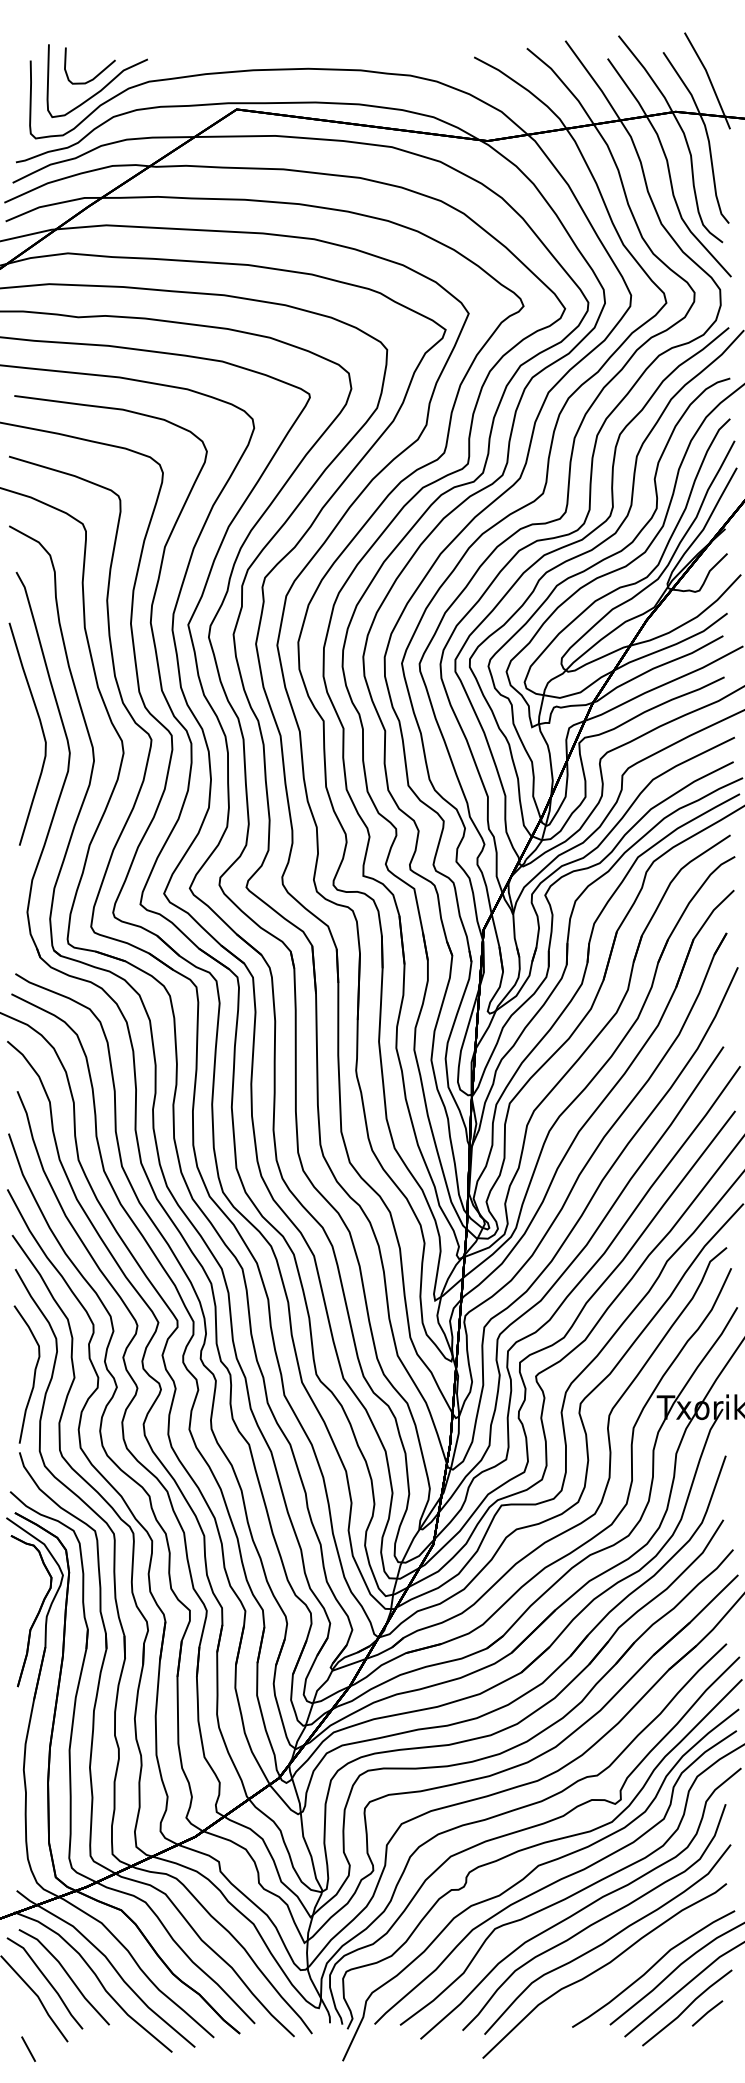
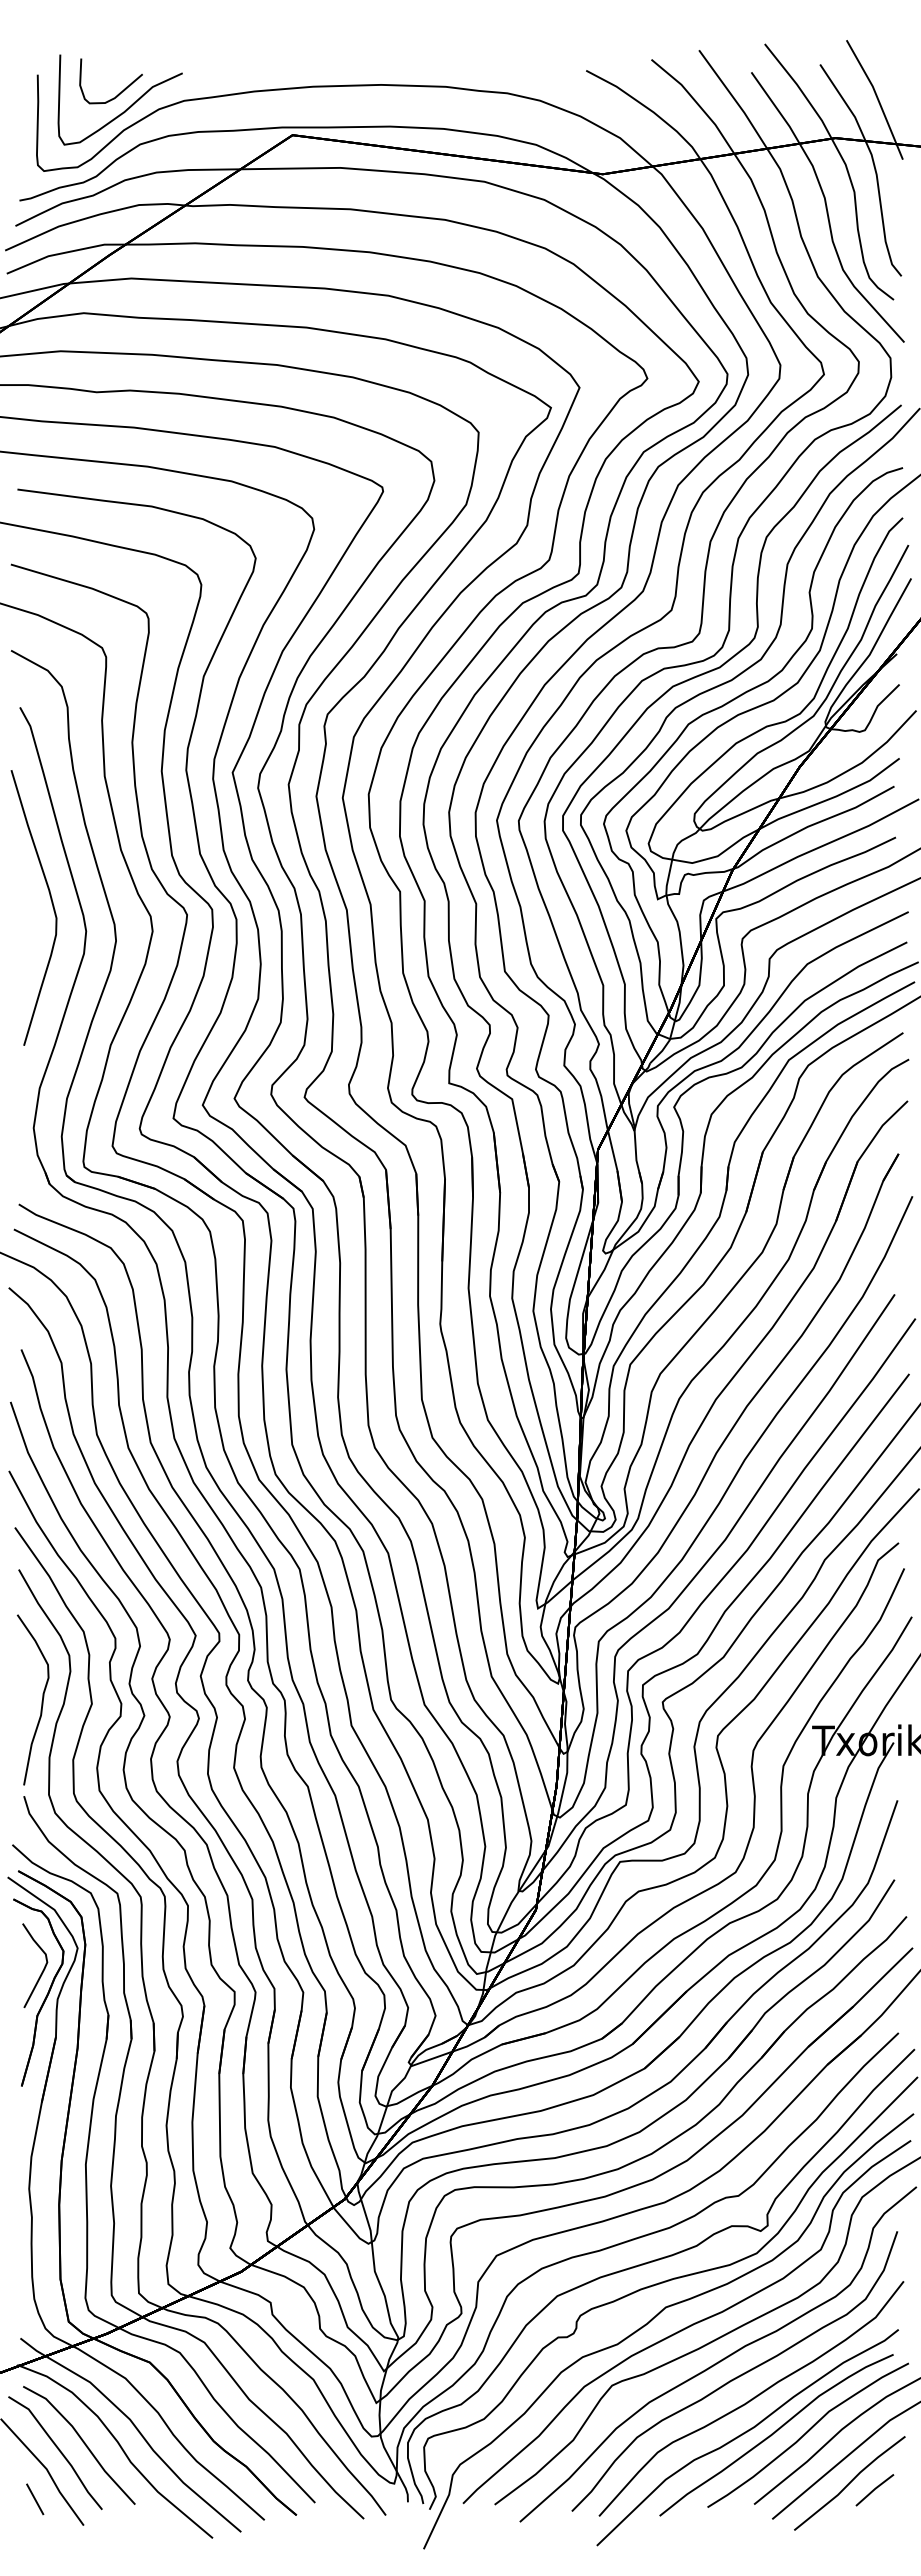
curve: (35, 1591) -> (43, 1968), added
curve: (626, 1967) -> (774, 2433), added
line: (28, 2049) -> (35, 2499), moved

